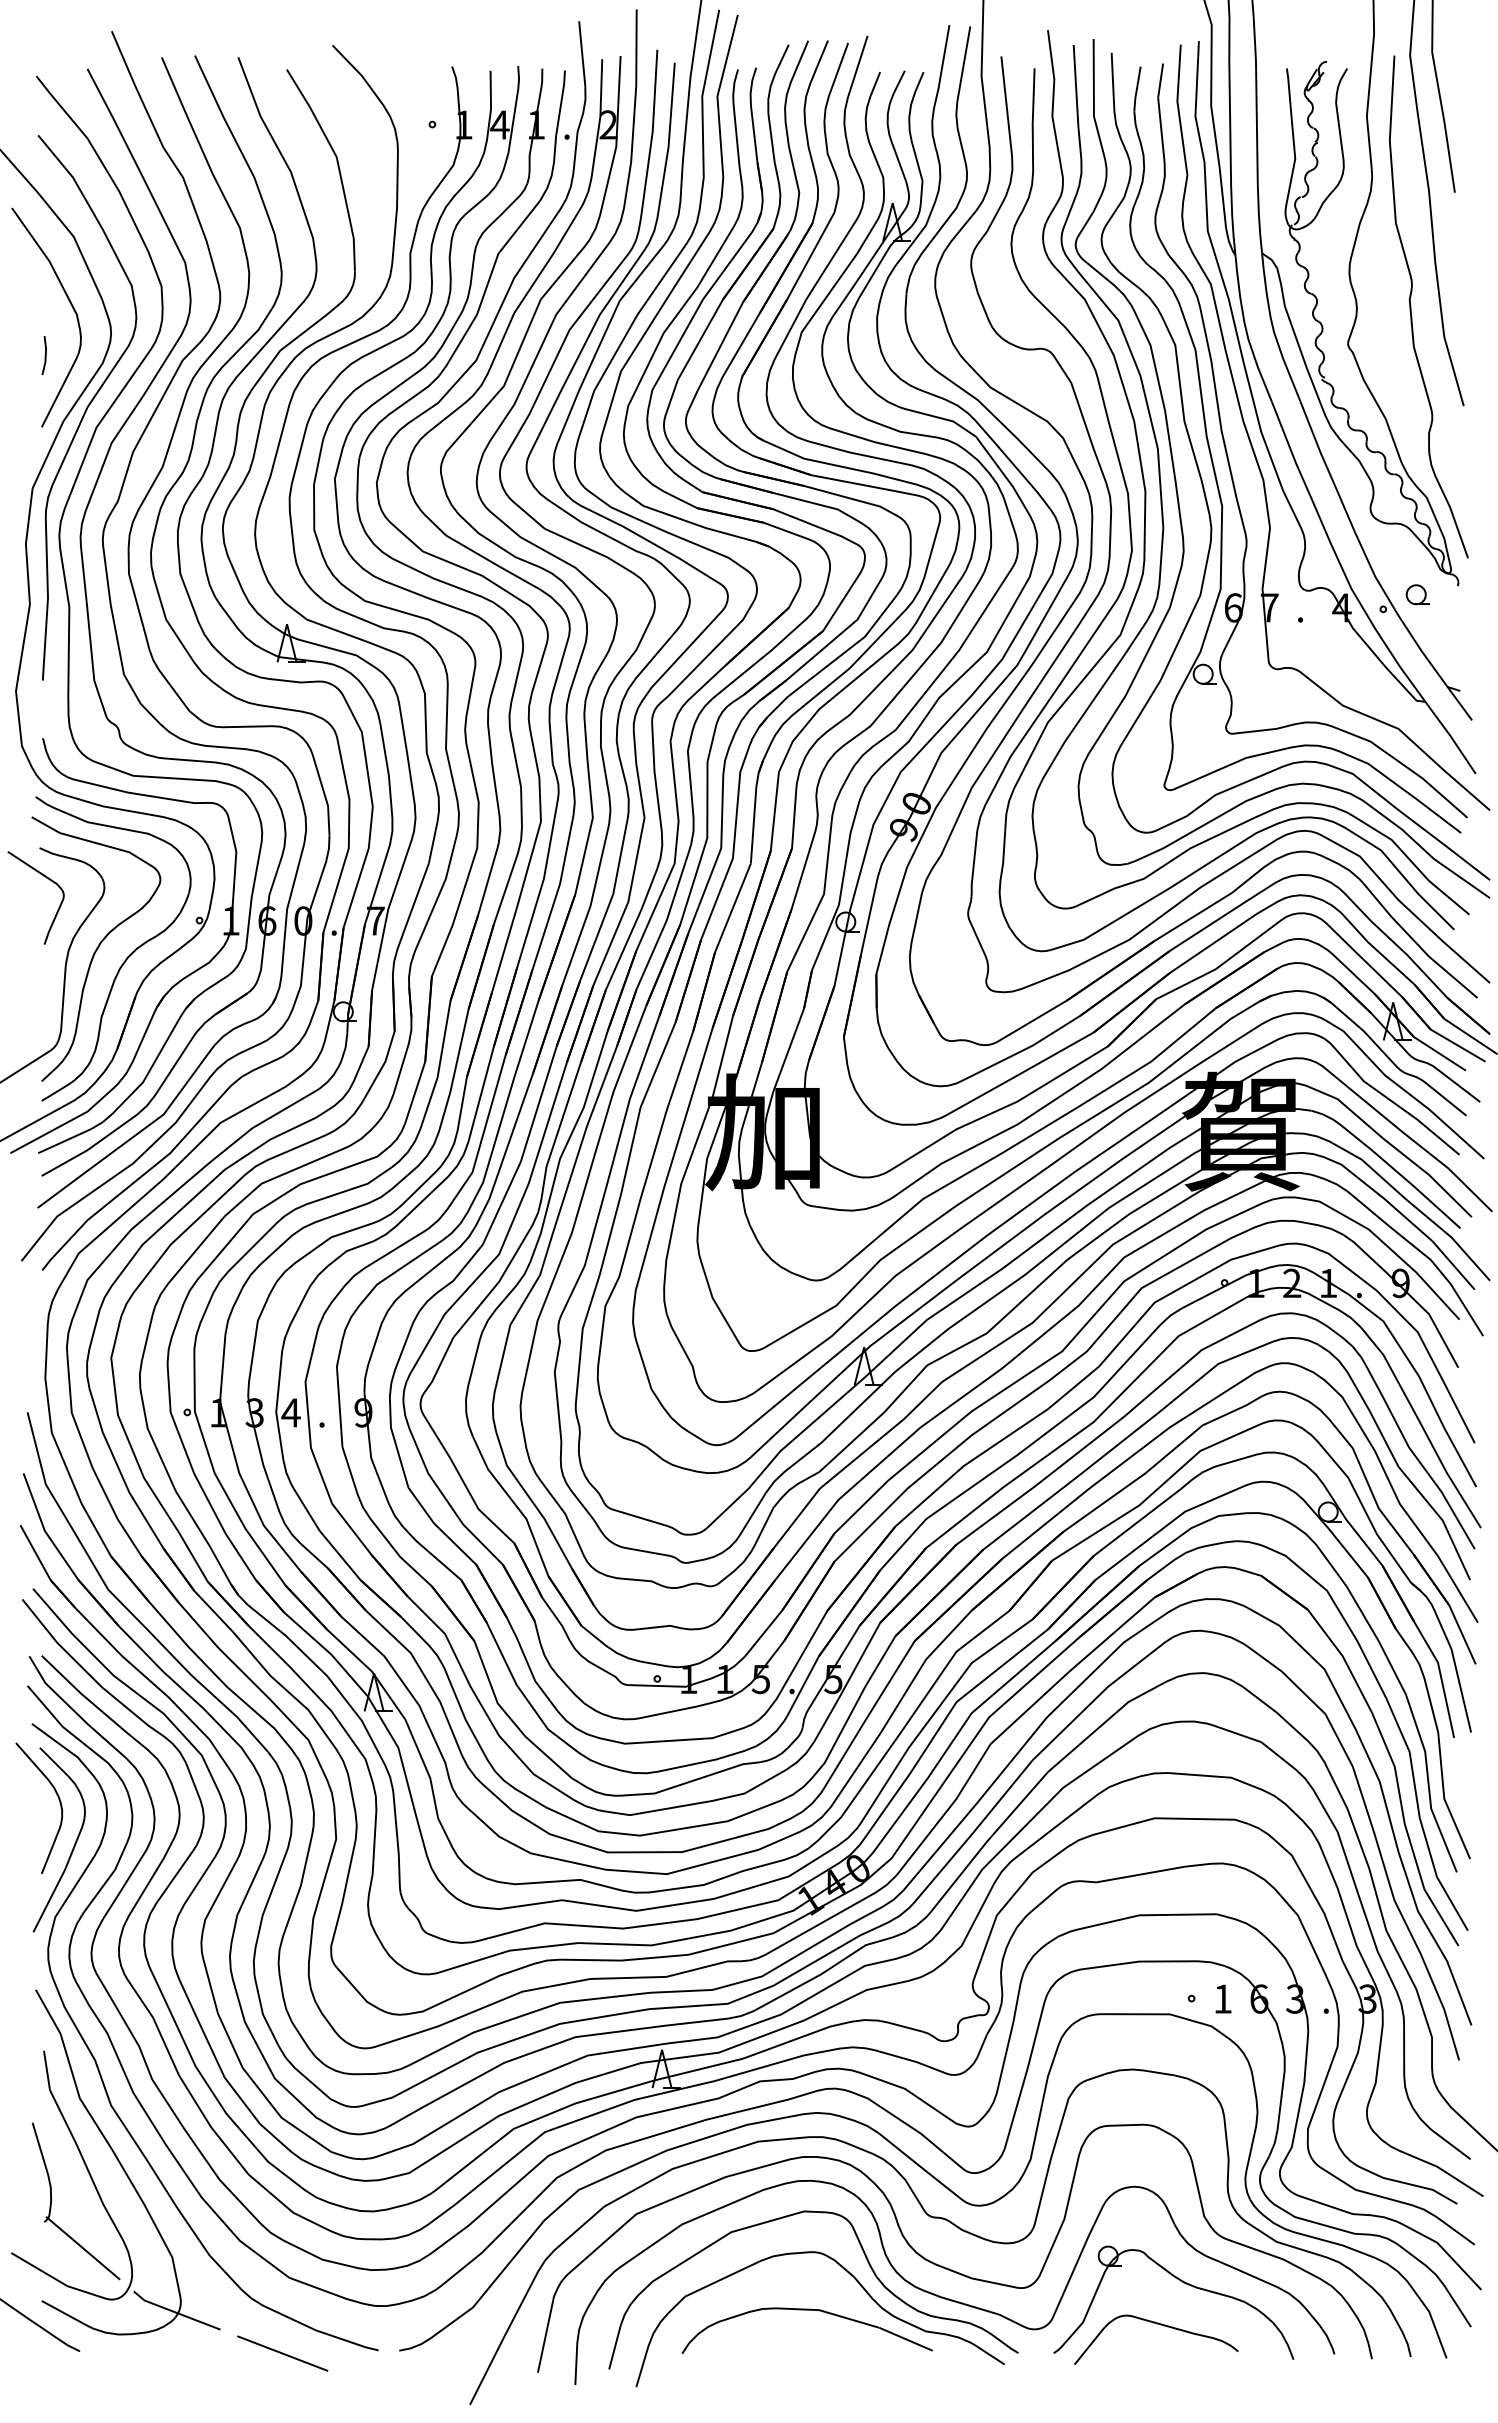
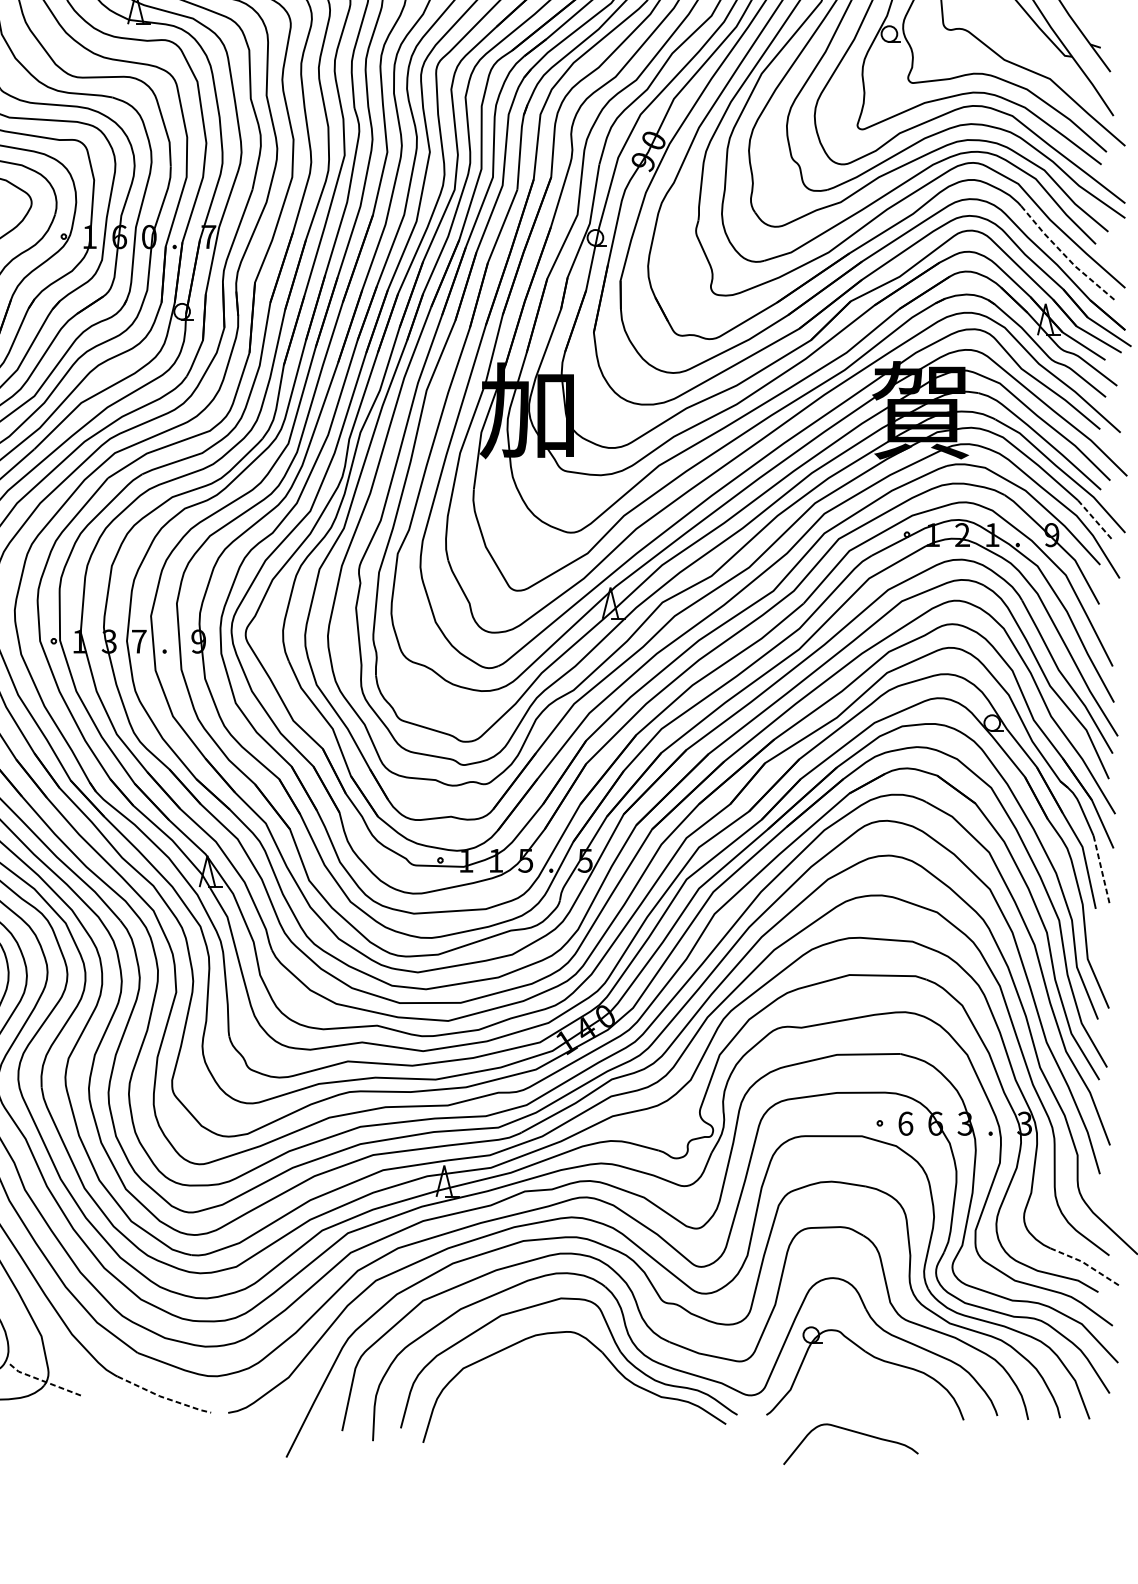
line: (1416, 943) -> (1064, 255), solid -> dashed
line: (1453, 1265) -> (1095, 520), solid -> dashed
text: (290, 1412) -> (138, 641), 4 -> 7
line: (1461, 1690) -> (1101, 869), solid -> dashed
text: (1223, 1998) -> (906, 1123), 1 -> 6
line: (1442, 2170) -> (1086, 1264), solid -> dashed
part: (806, 2310) -> (563, 1379), removed
line: (176, 2312) -> (44, 1381), solid -> dashed
curve: (1160, 2325) -> (854, 1432), moved
line: (320, 2332) -> (163, 1397), solid -> dashed
line: (282, 2353) -> (132, 1415), removed

